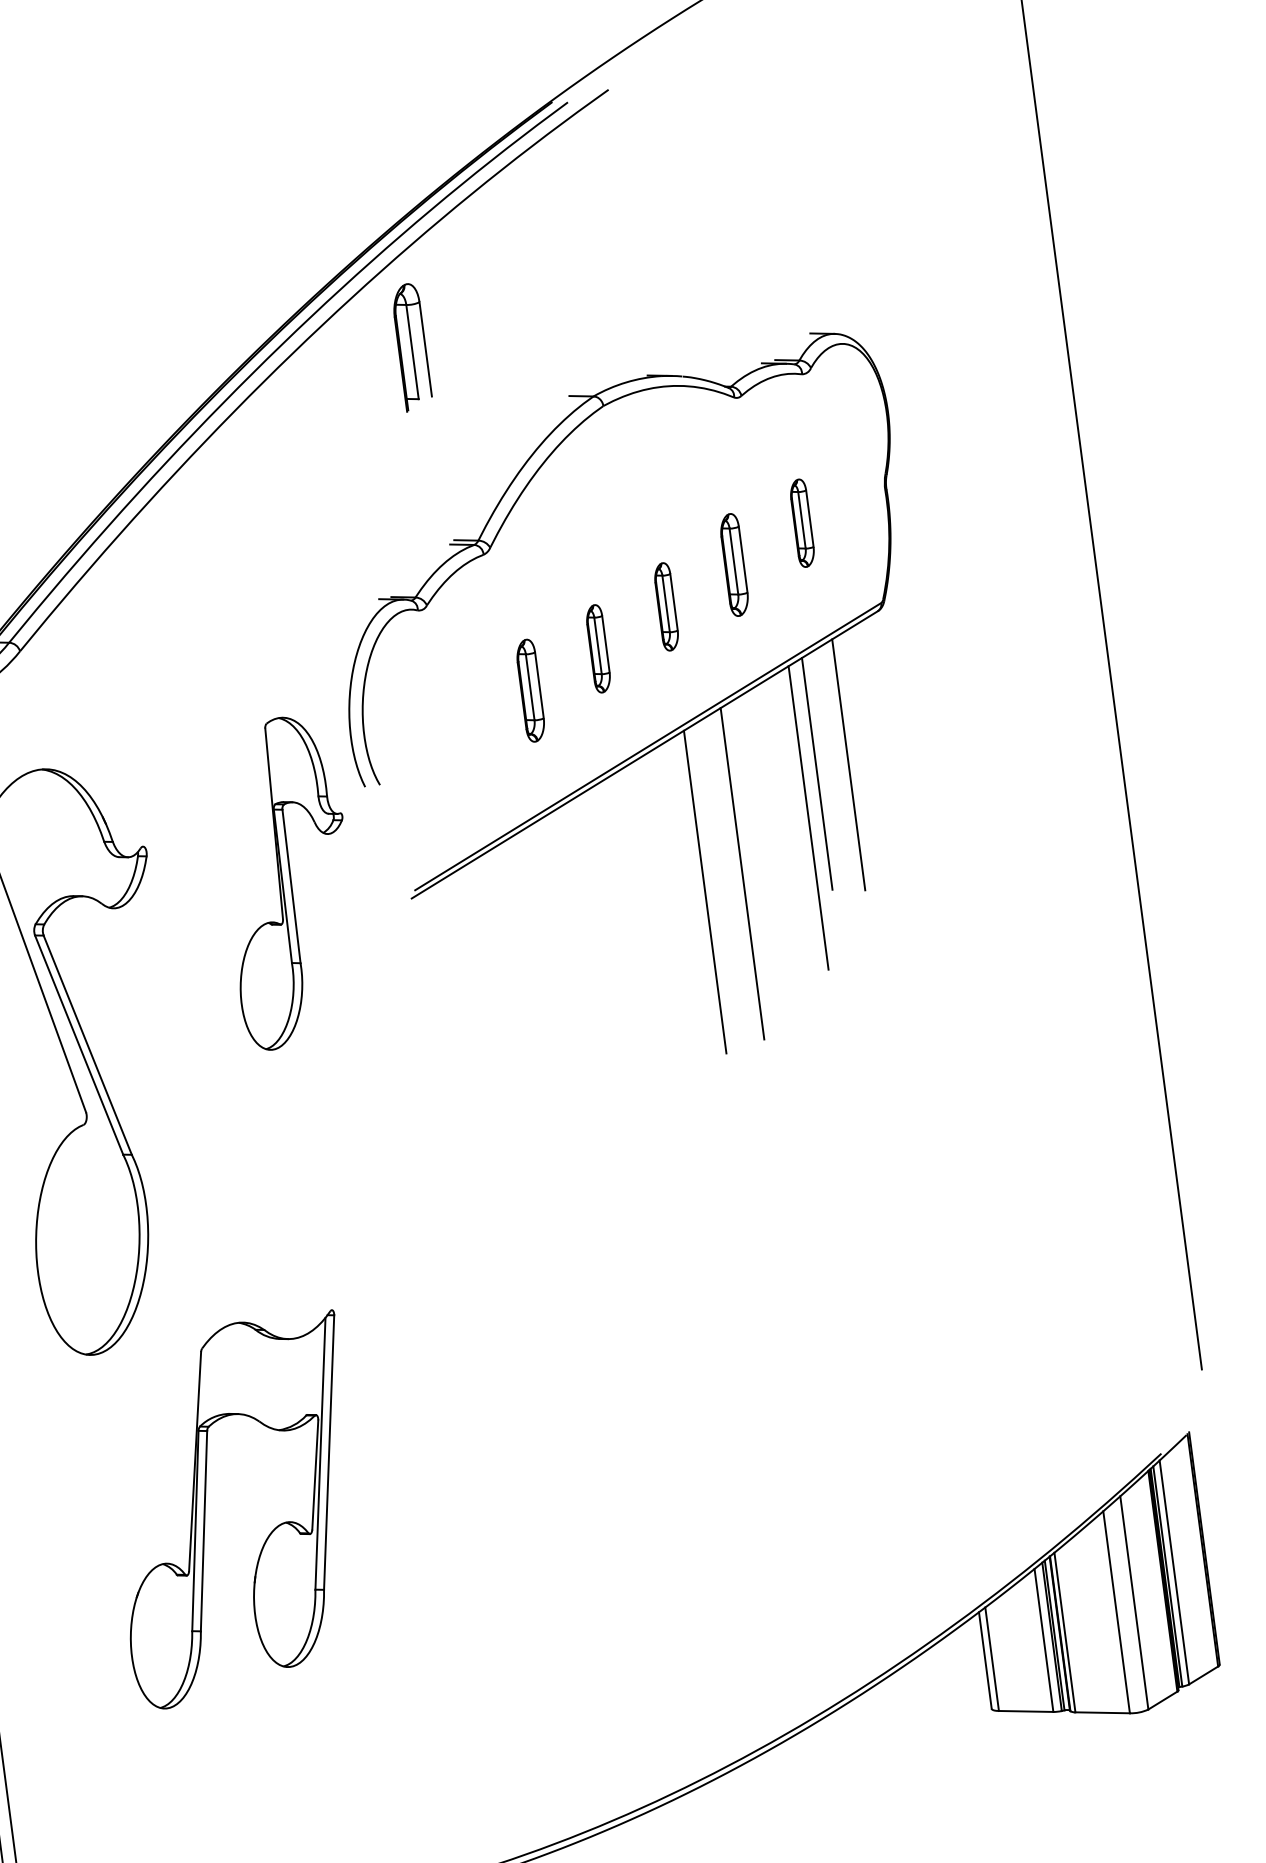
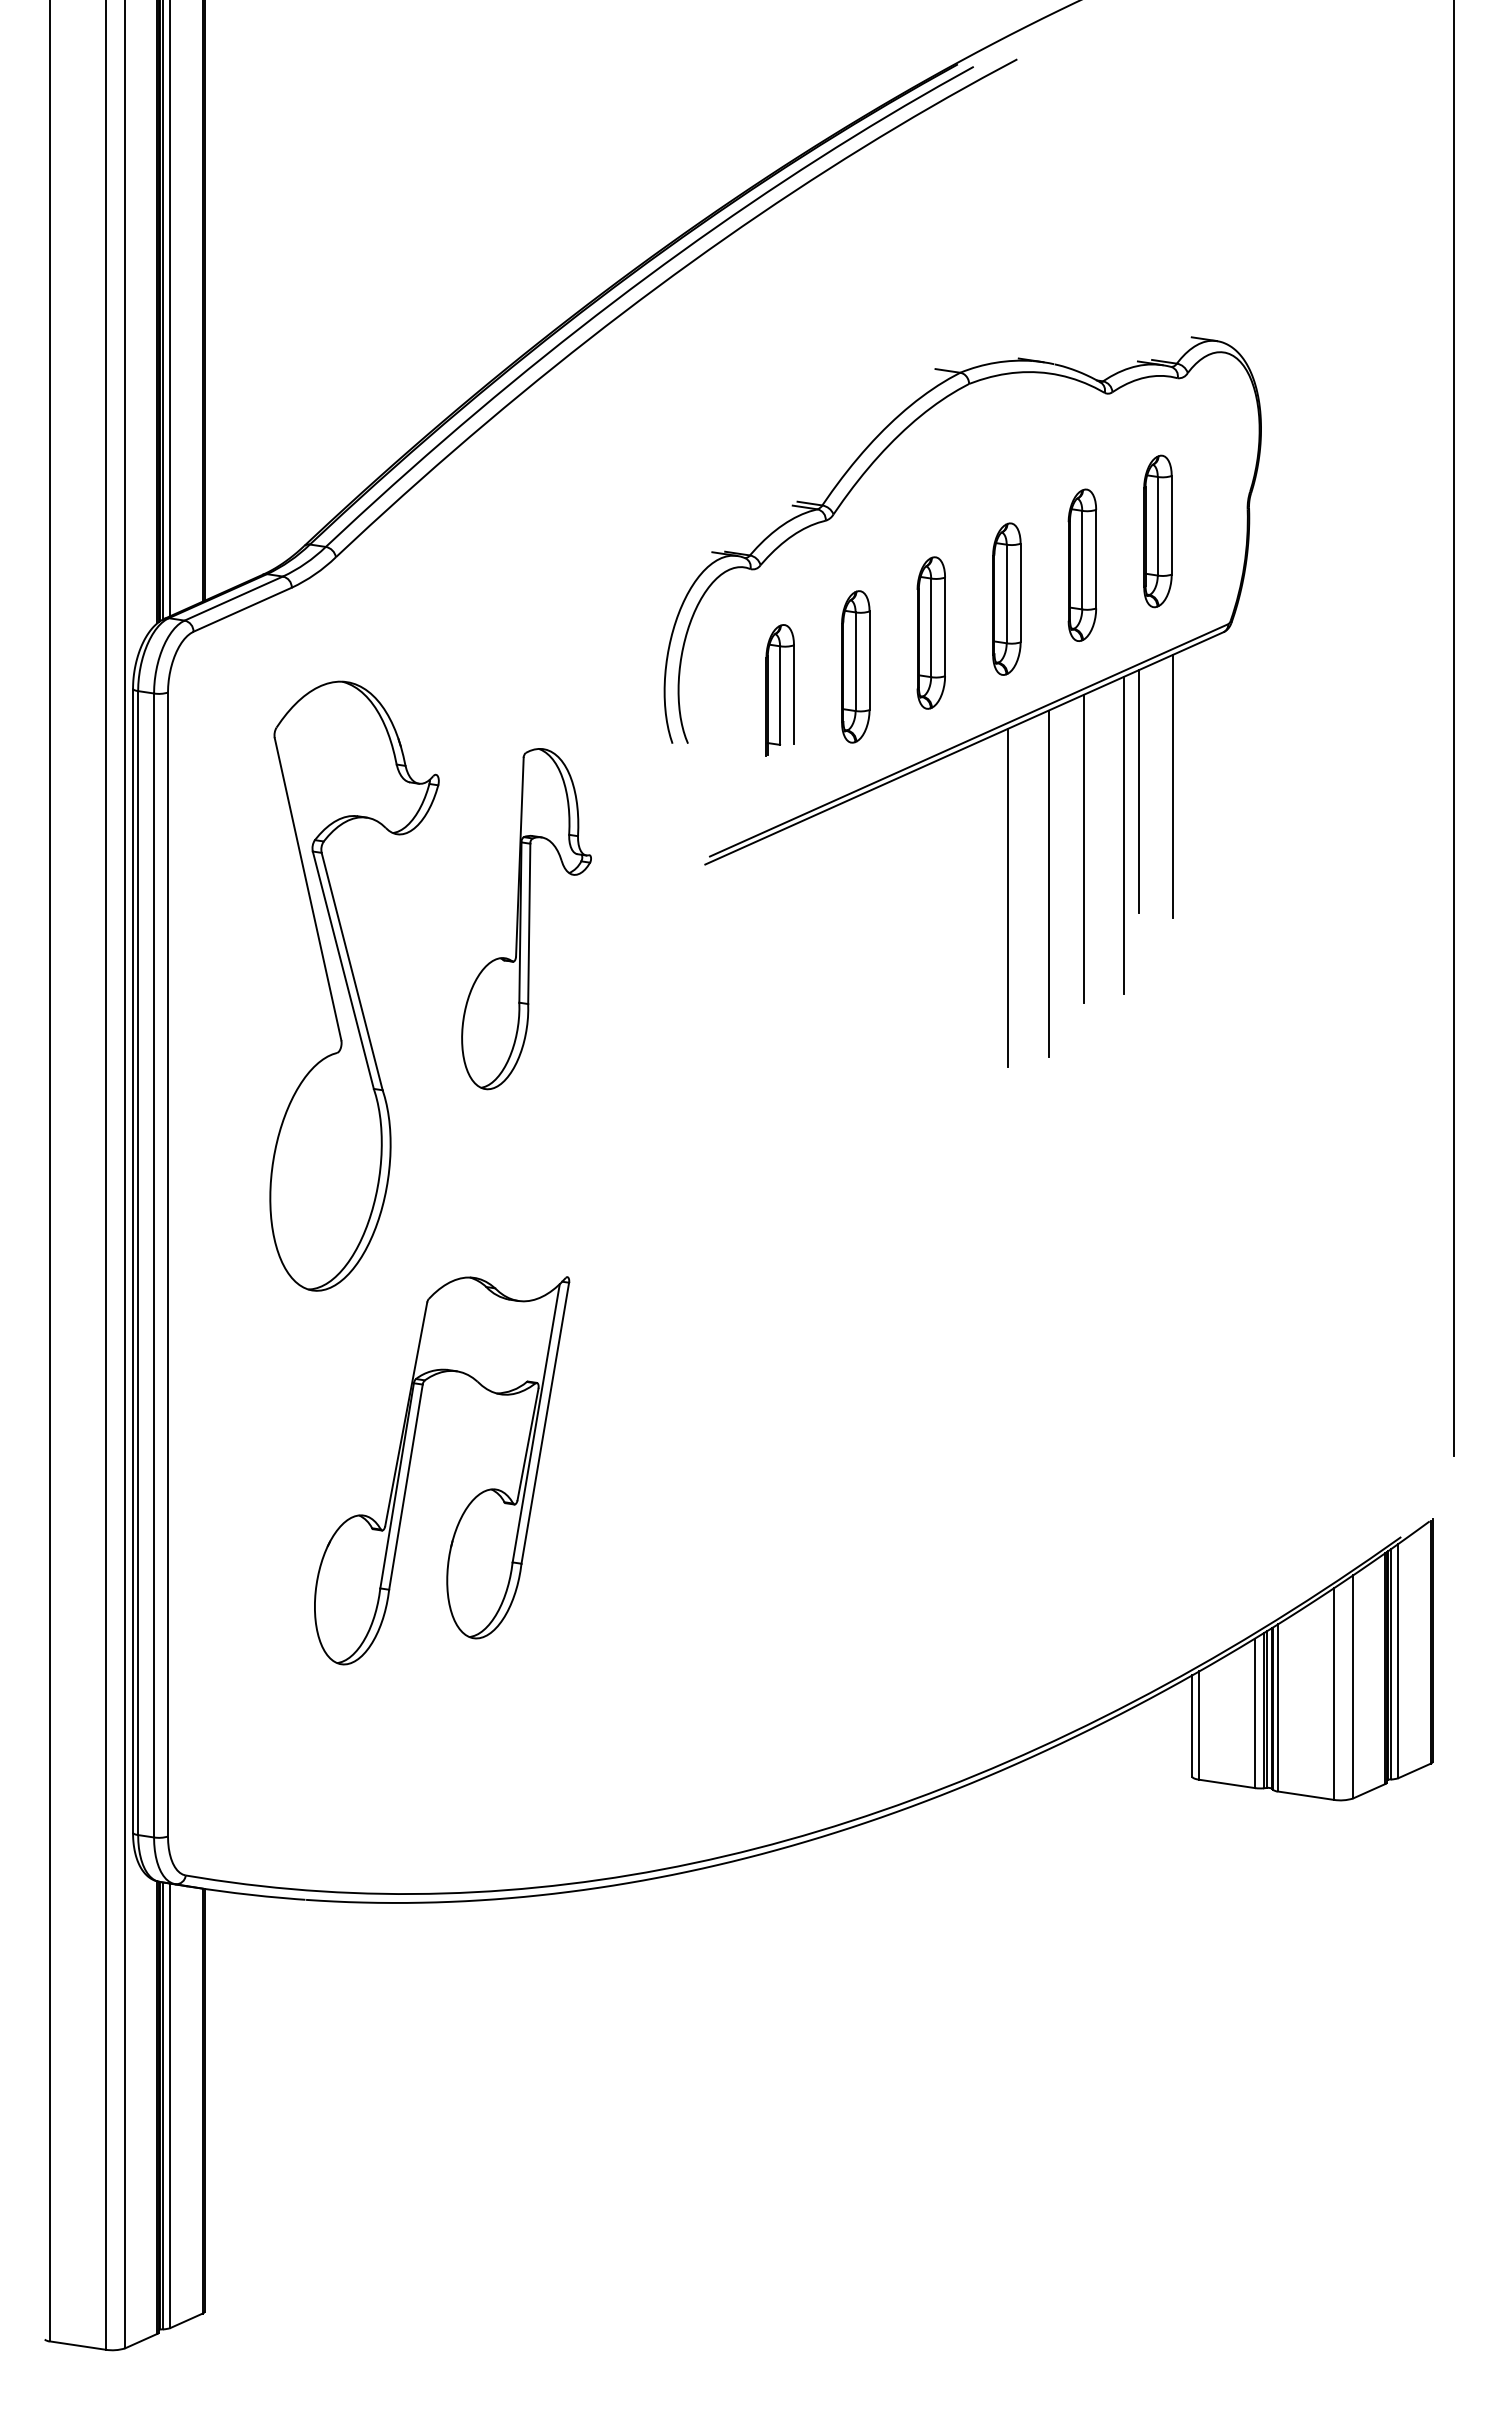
part: (411, 347) -> (779, 690), moved
part: (801, 523) -> (1157, 531), size x1.67
part: (734, 564) -> (1082, 564), size x1.43
part: (666, 606) -> (1006, 598), size x1.67
part: (597, 648) -> (930, 632), size x1.67
part: (530, 690) -> (855, 666), size x1.43
line: (771, 835) -> (1083, 848), added
part: (288, 882) -> (526, 919), moved

